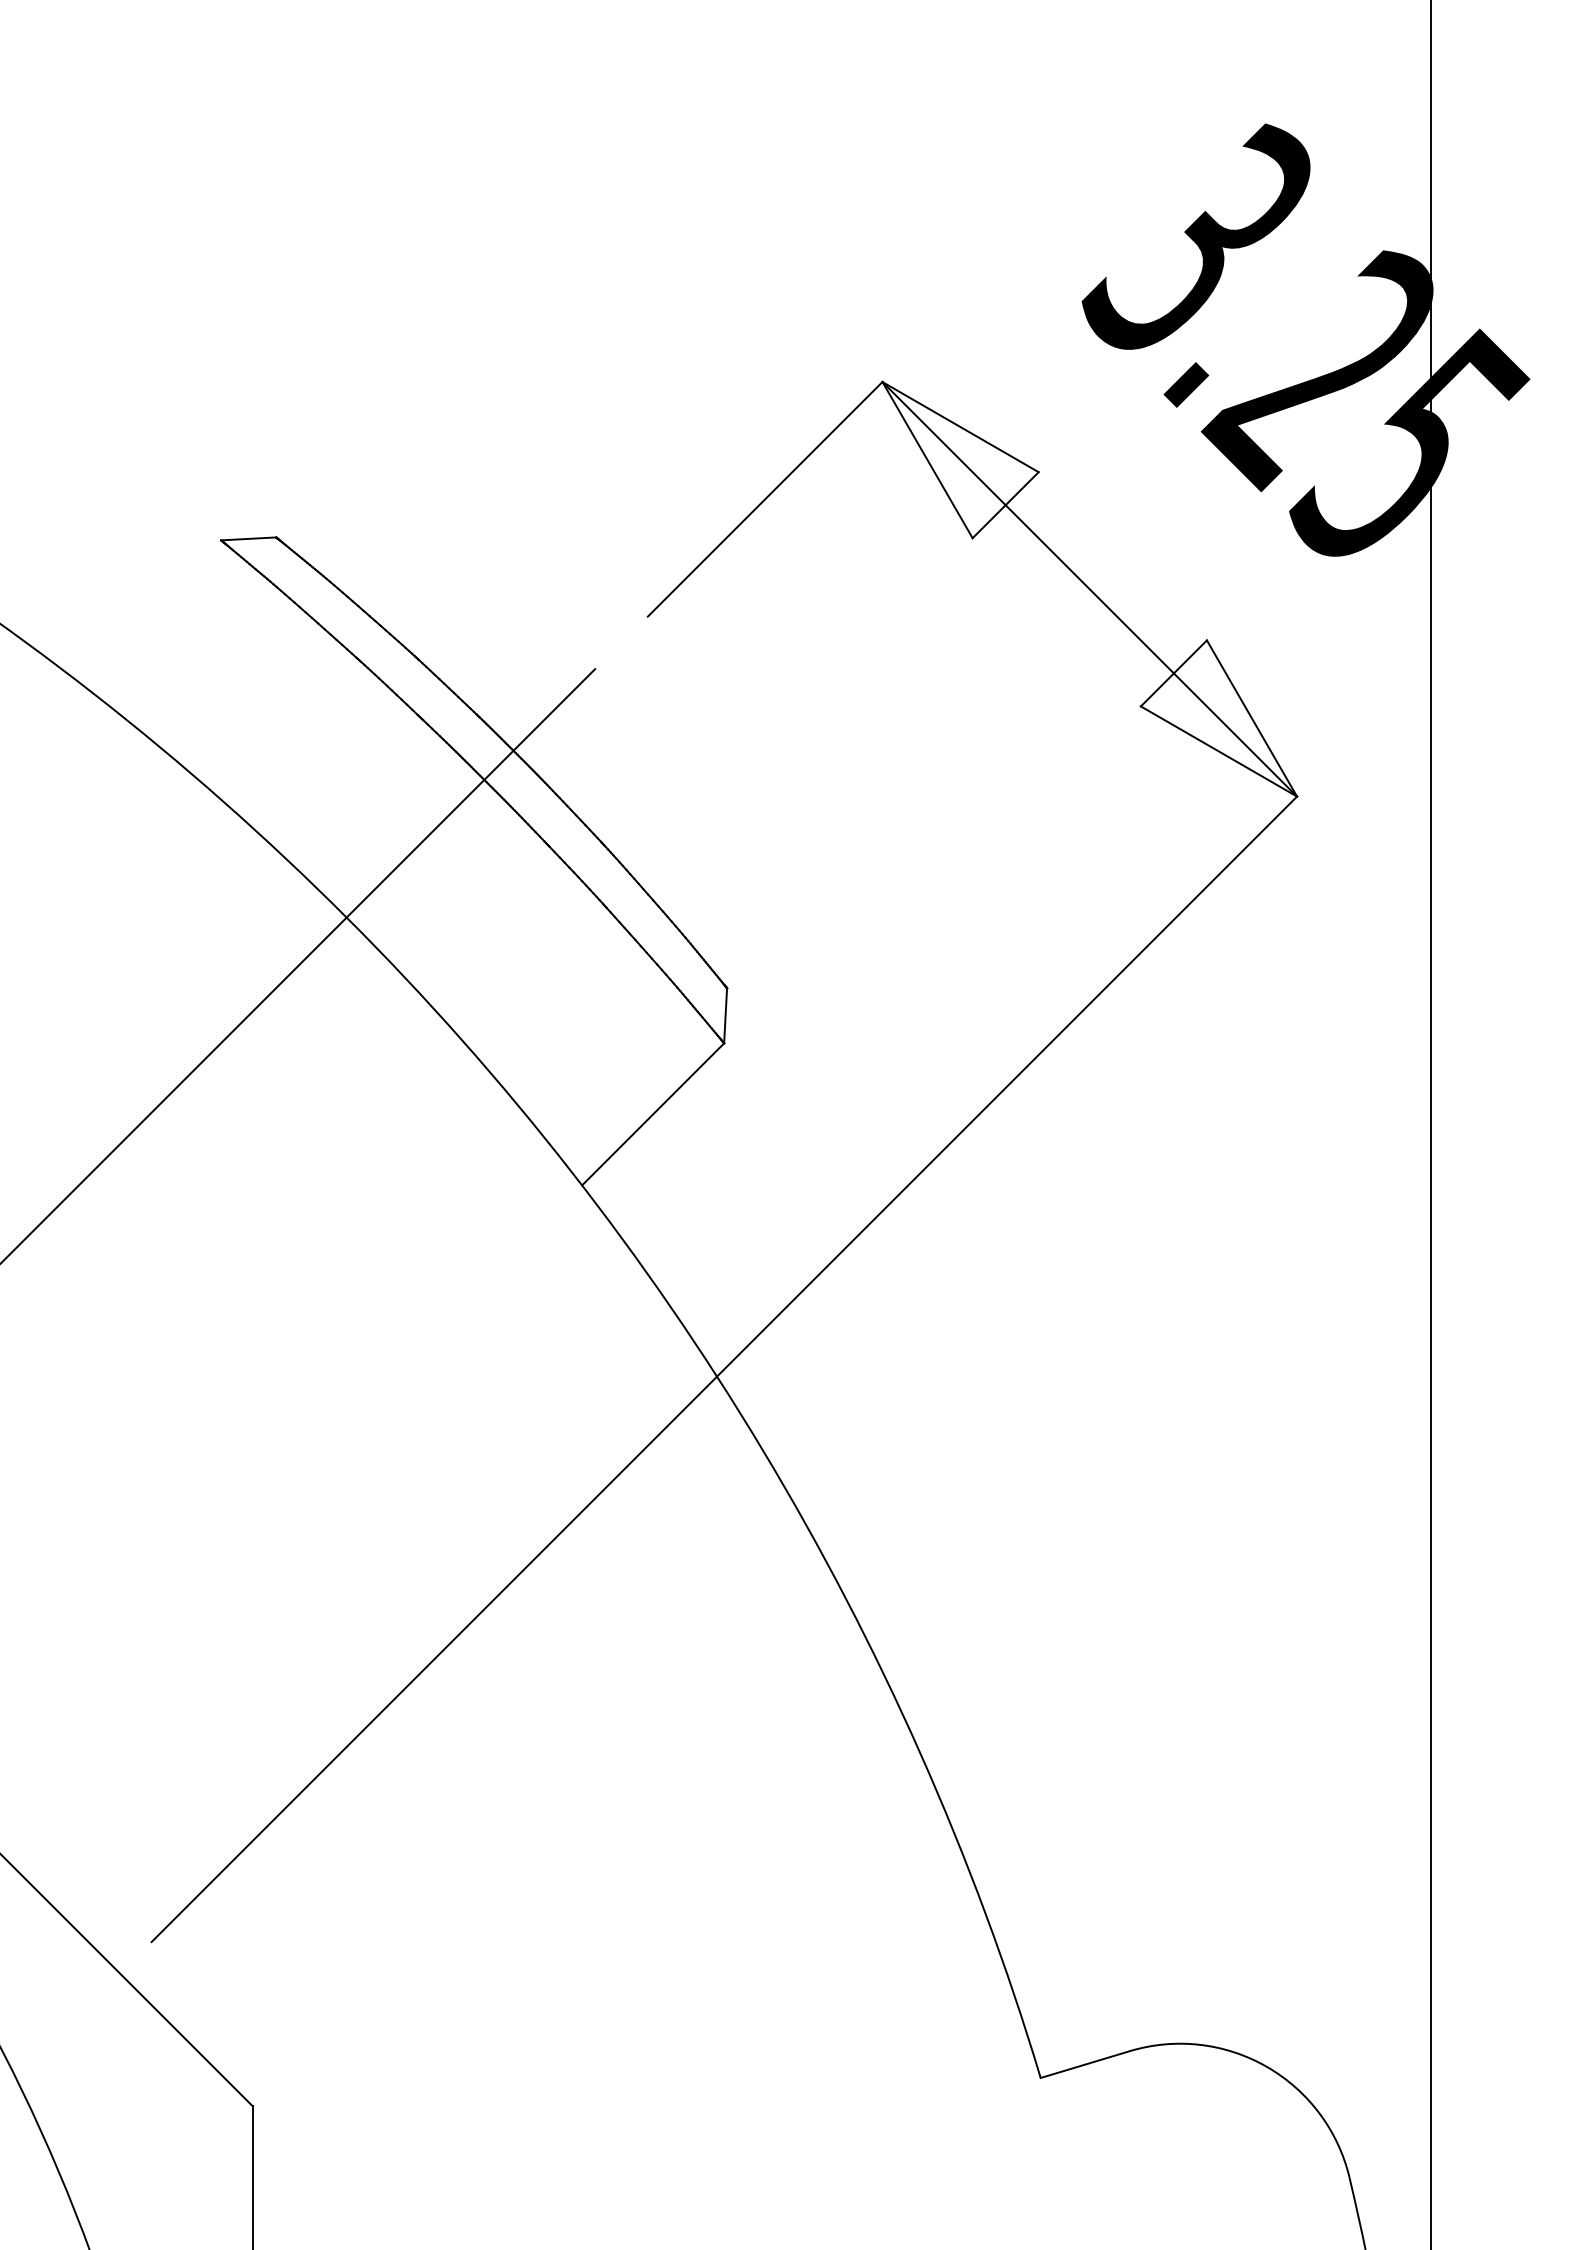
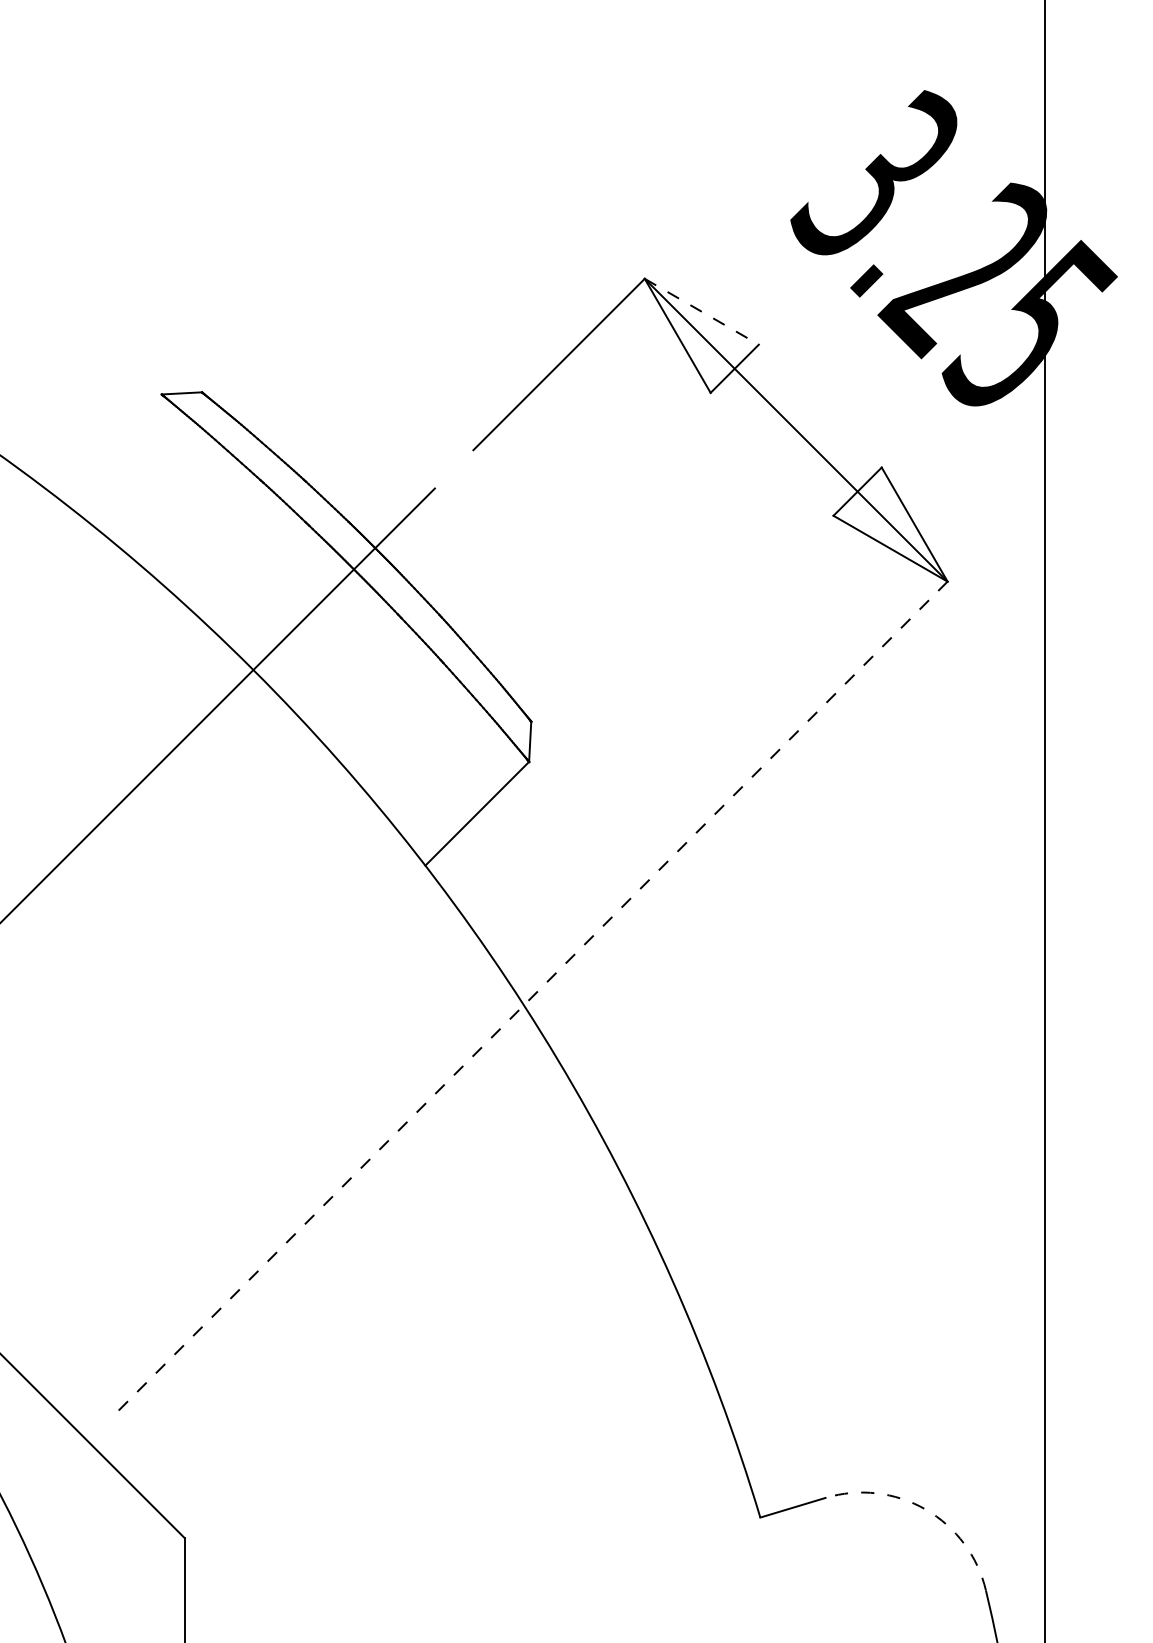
line: (961, 427) -> (702, 312), solid -> dashed
line: (724, 1369) -> (529, 1000), solid -> dashed
arc: (1267, 2067) -> (925, 1509), solid -> dashed

